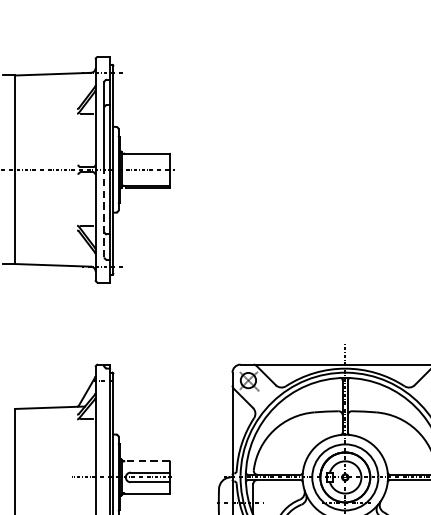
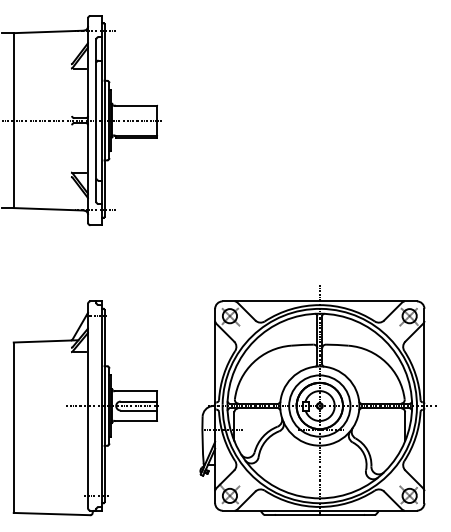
line: (104, 213) -> (96, 161), dashed -> solid
line: (146, 461) -> (135, 391), dashed -> solid

